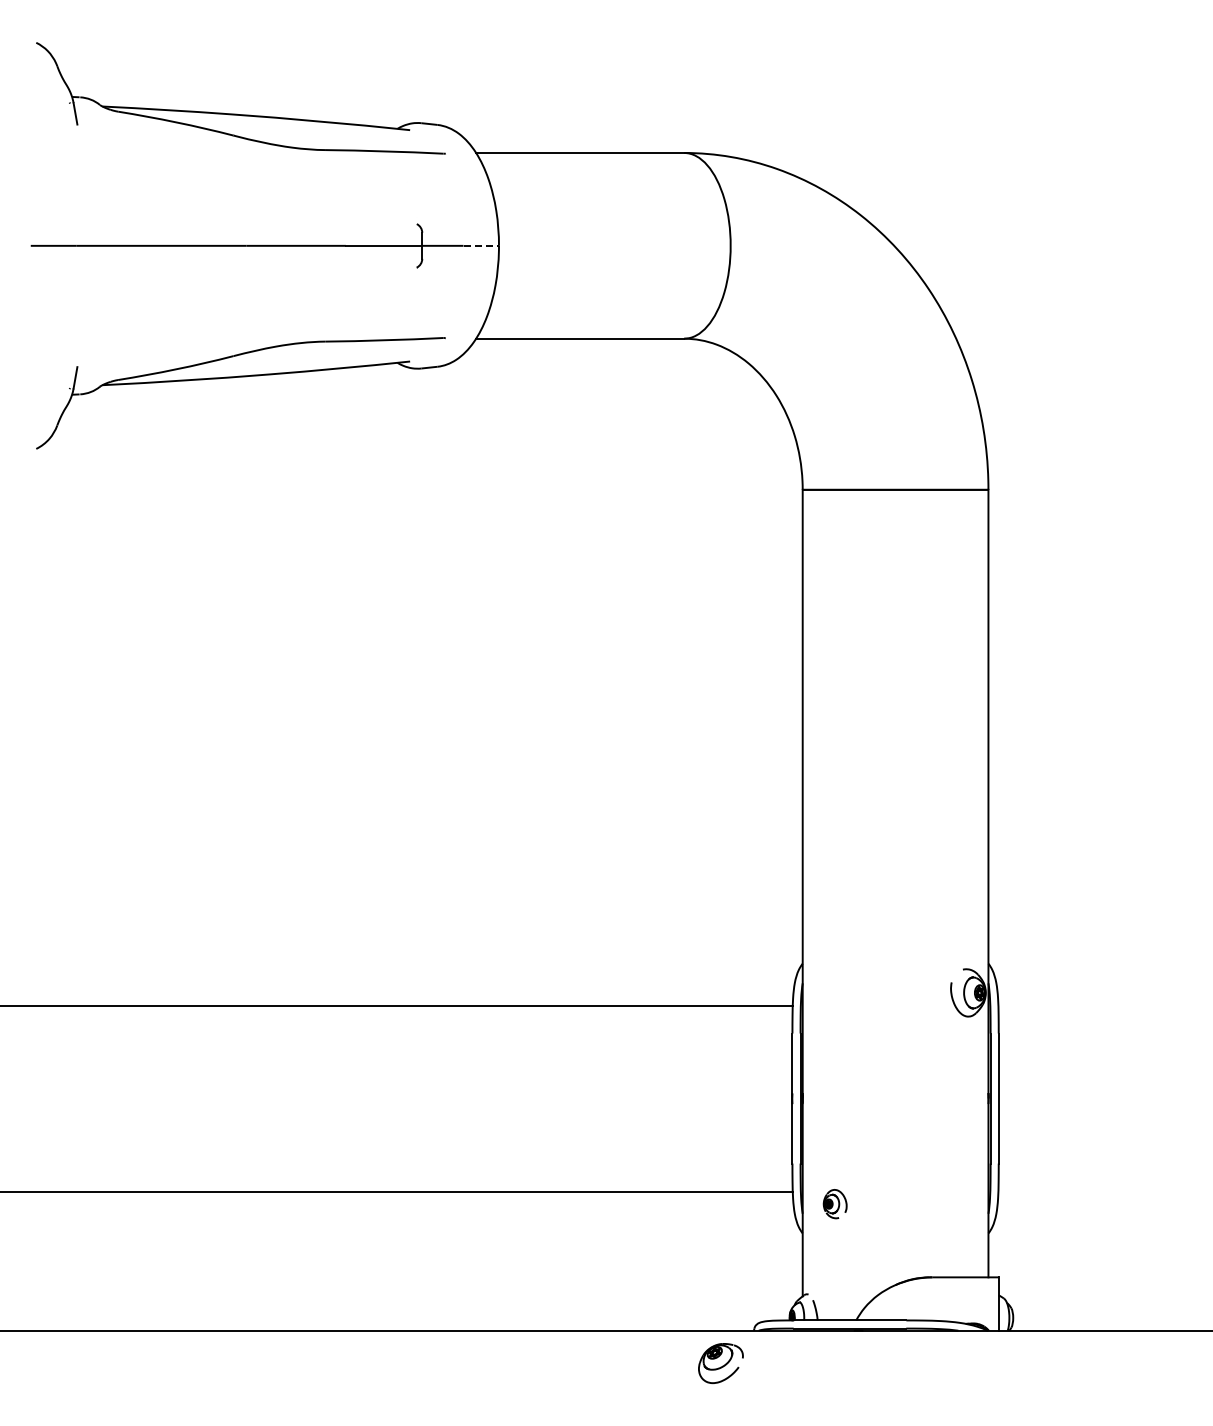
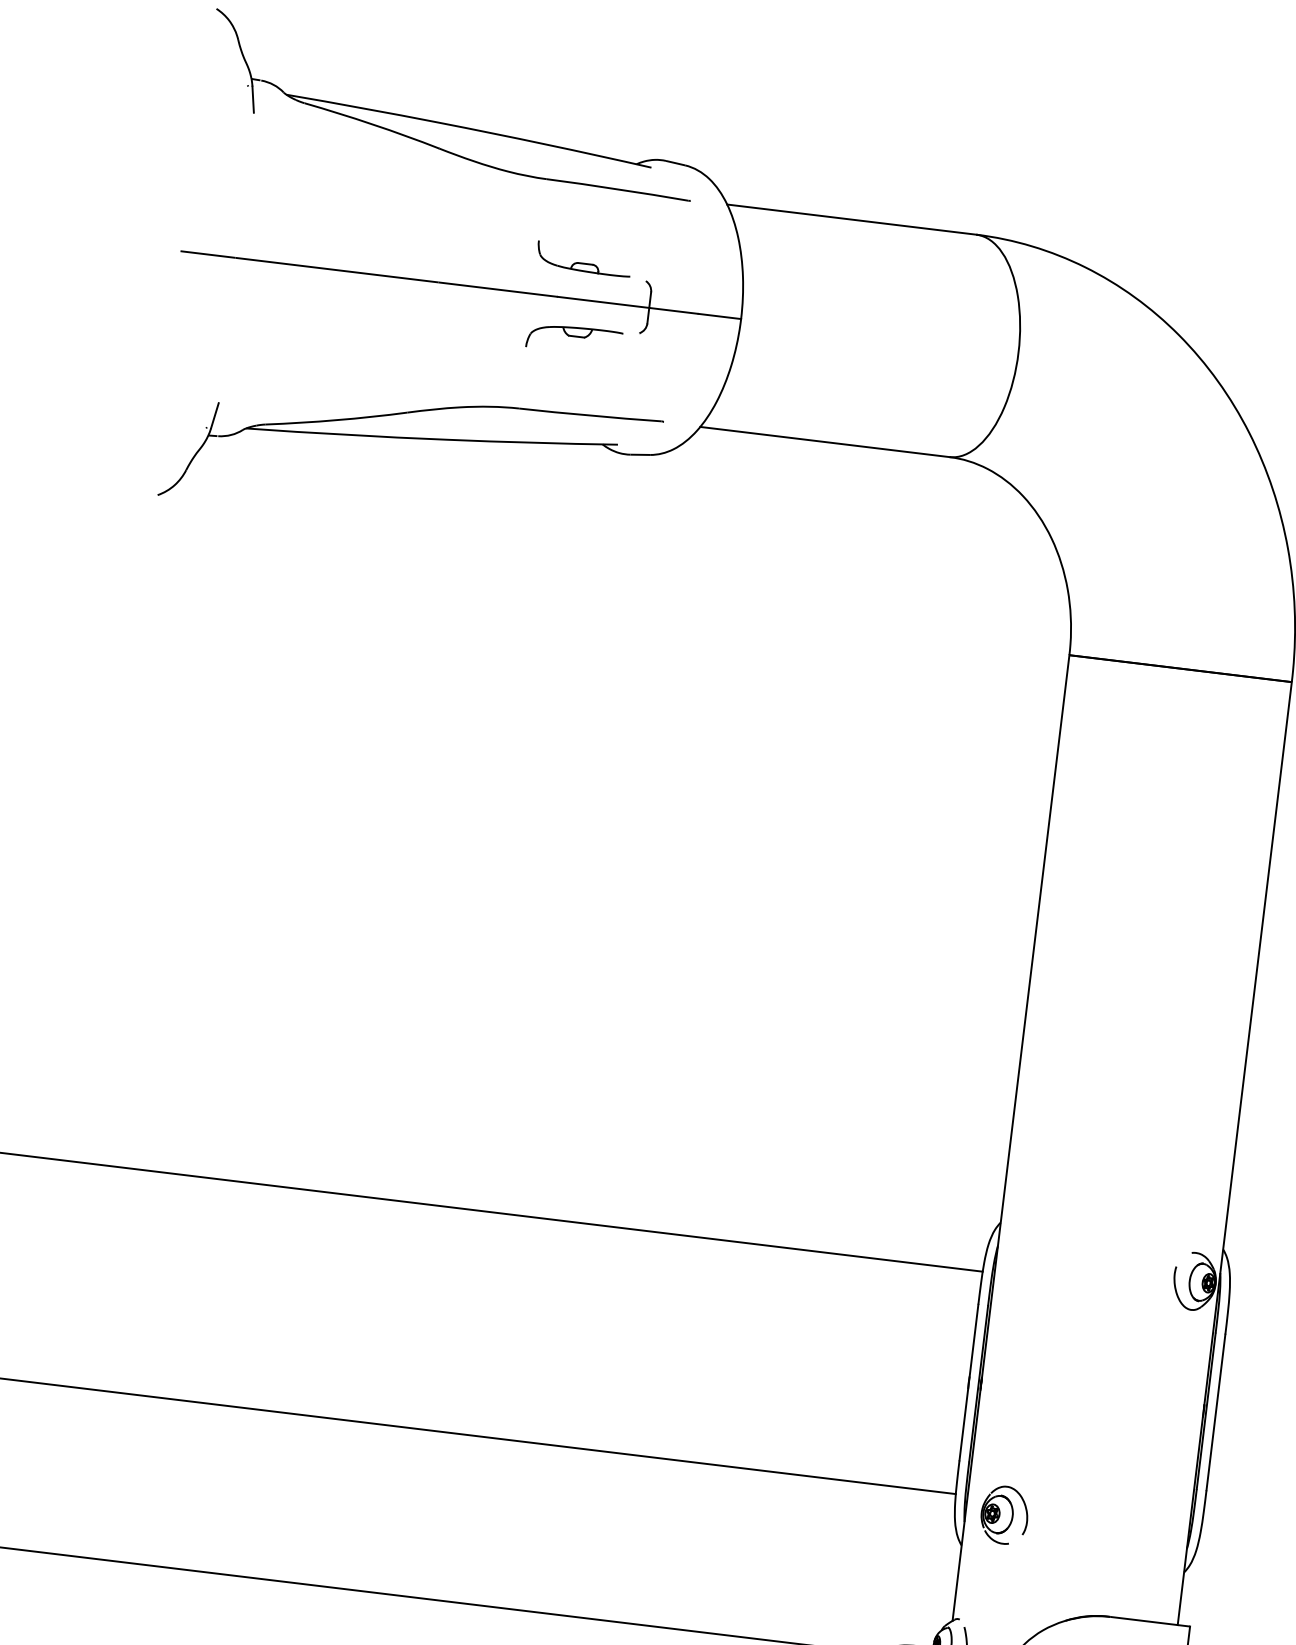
part: (363, 212) -> (583, 259), added
line: (481, 245) -> (720, 316), dashed -> solid
part: (363, 279) -> (574, 339), added
part: (835, 1203) -> (1005, 1514), size x1.67

